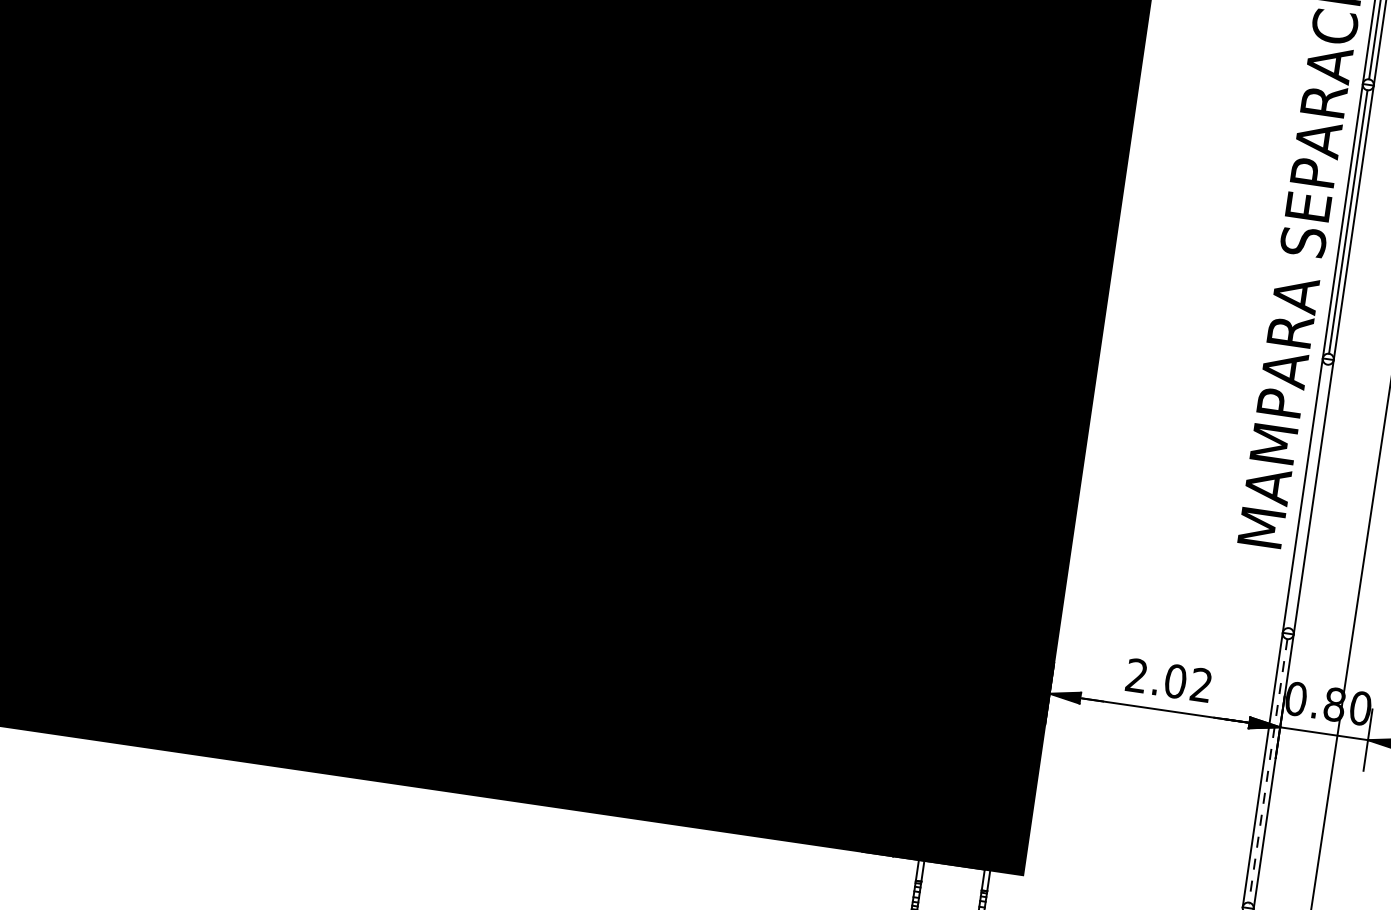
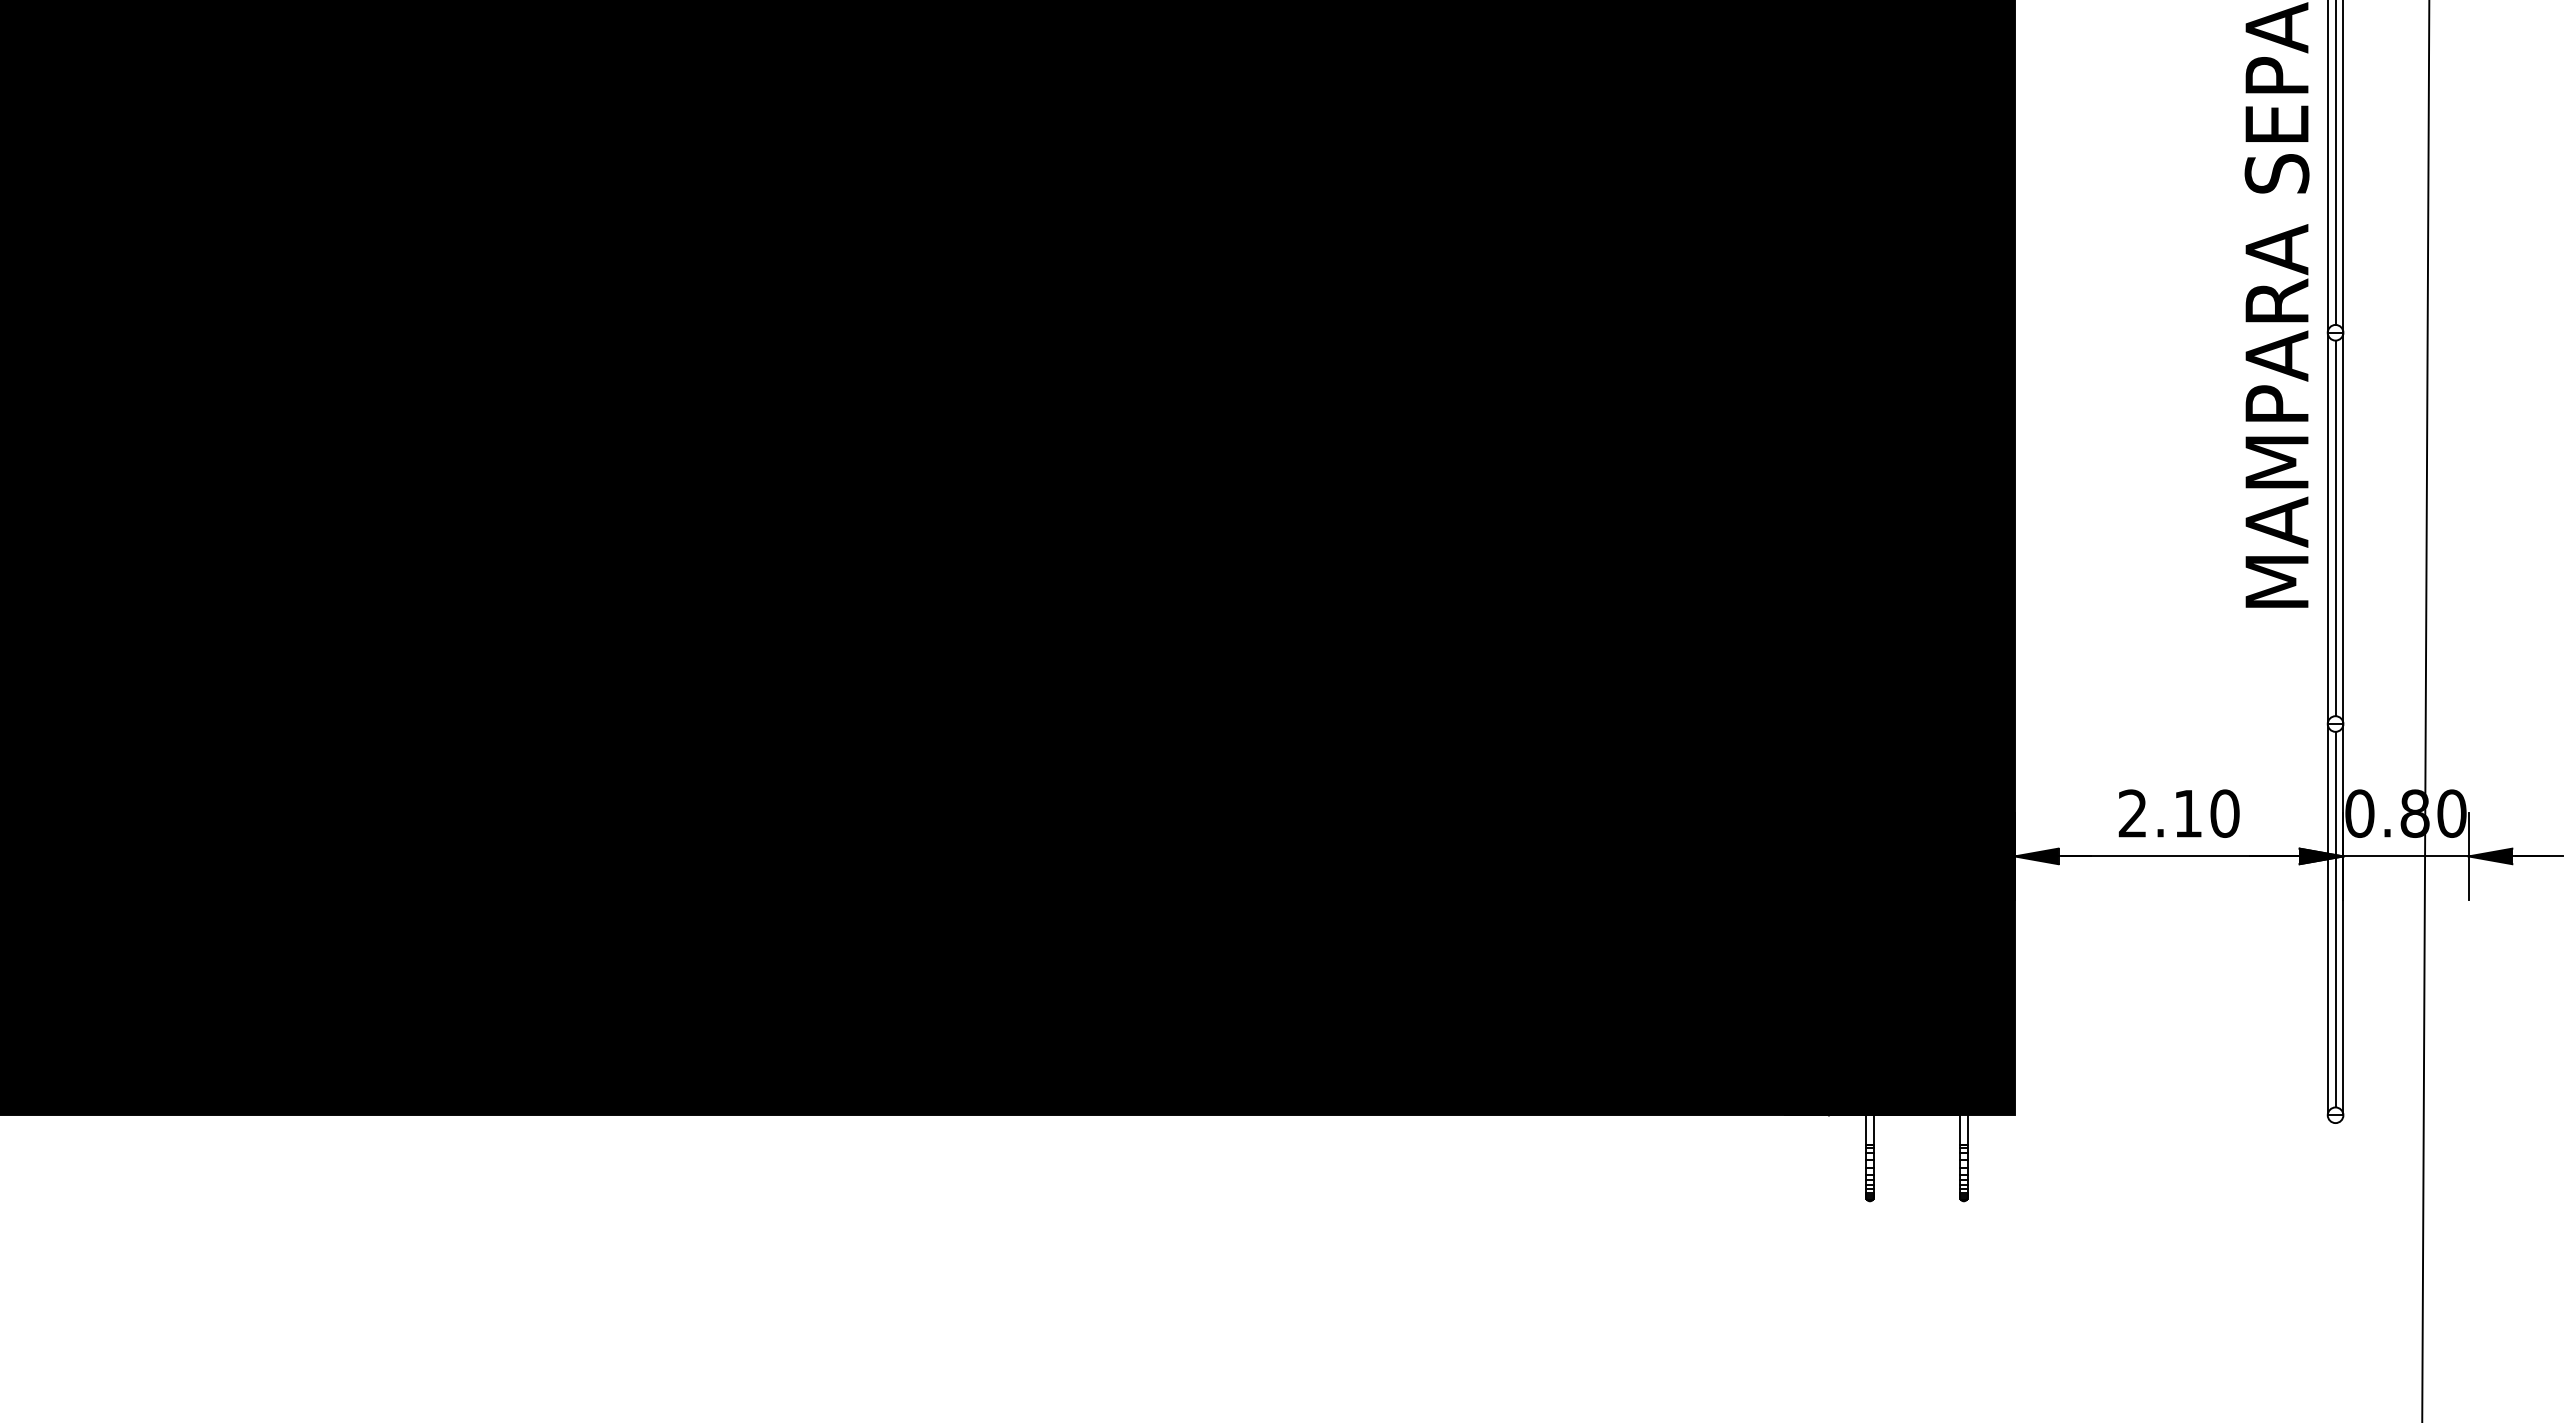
line: (1308, 496) -> (2335, 528), added
text: (1188, 683) -> (2206, 813), 2.02 -> 2.10
line: (1268, 770) -> (2335, 919), dashed -> solid

